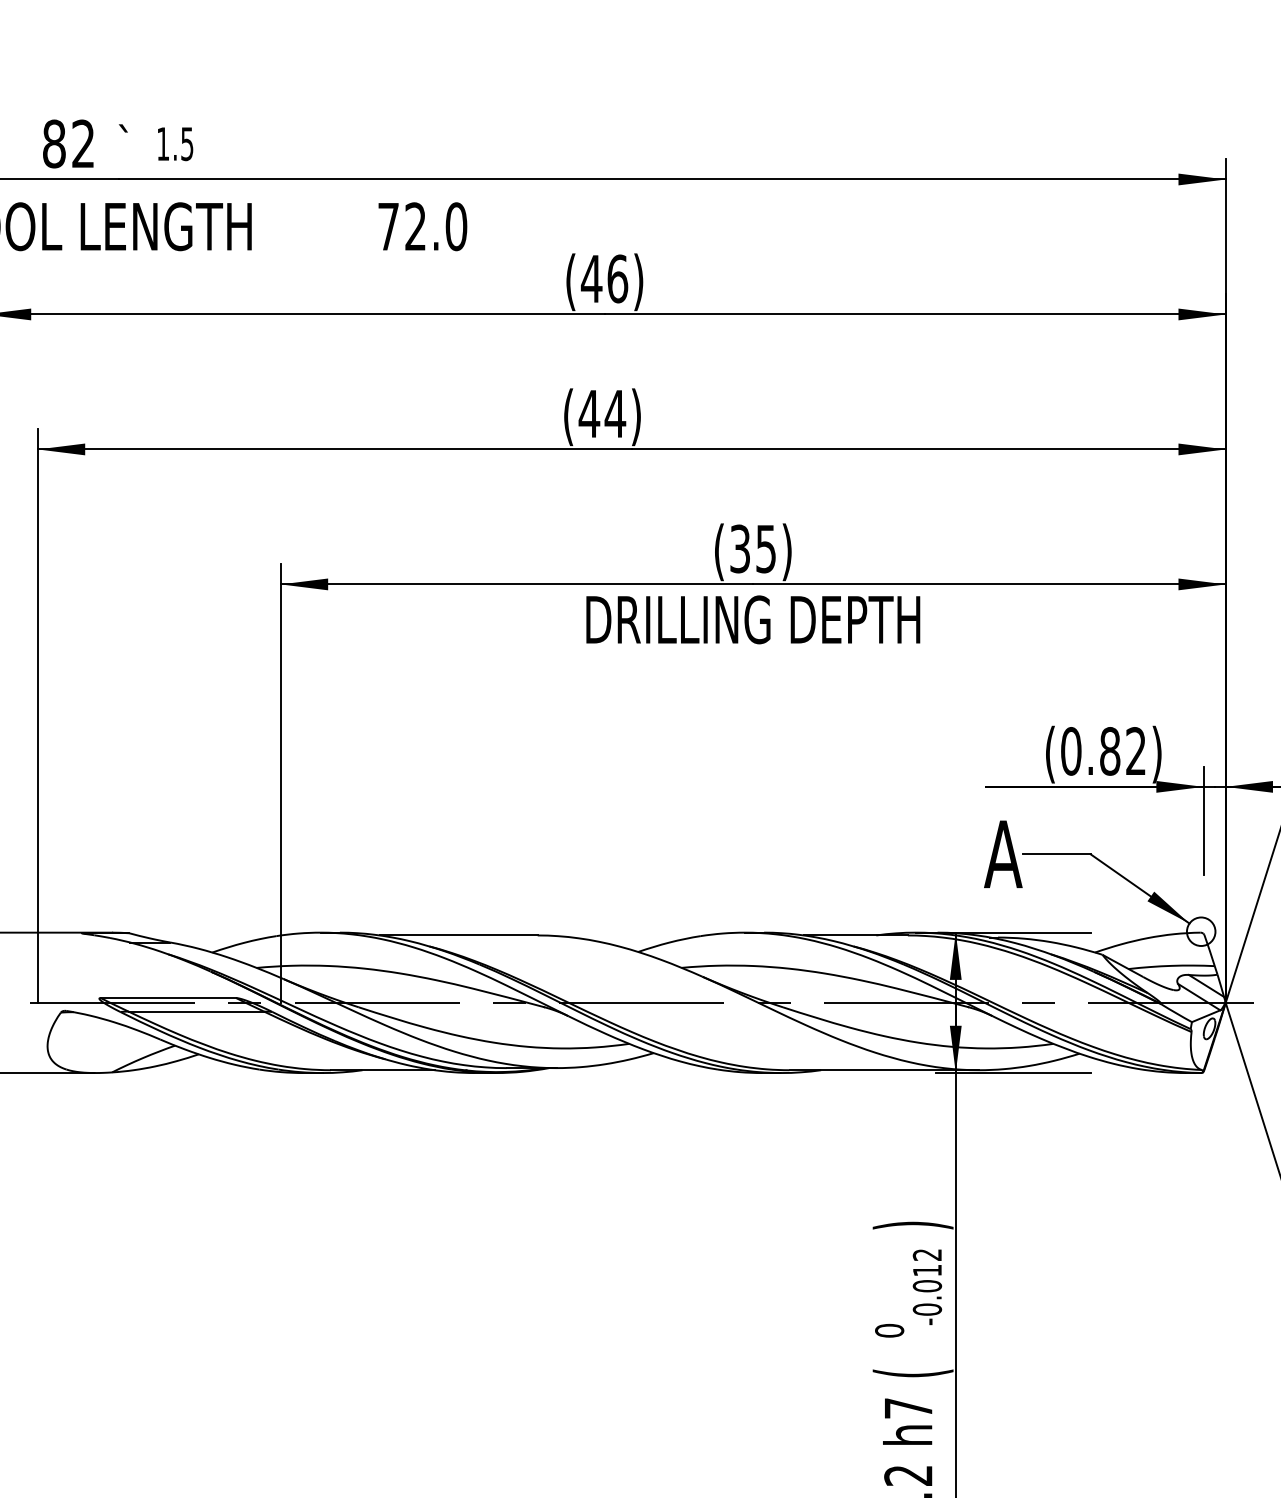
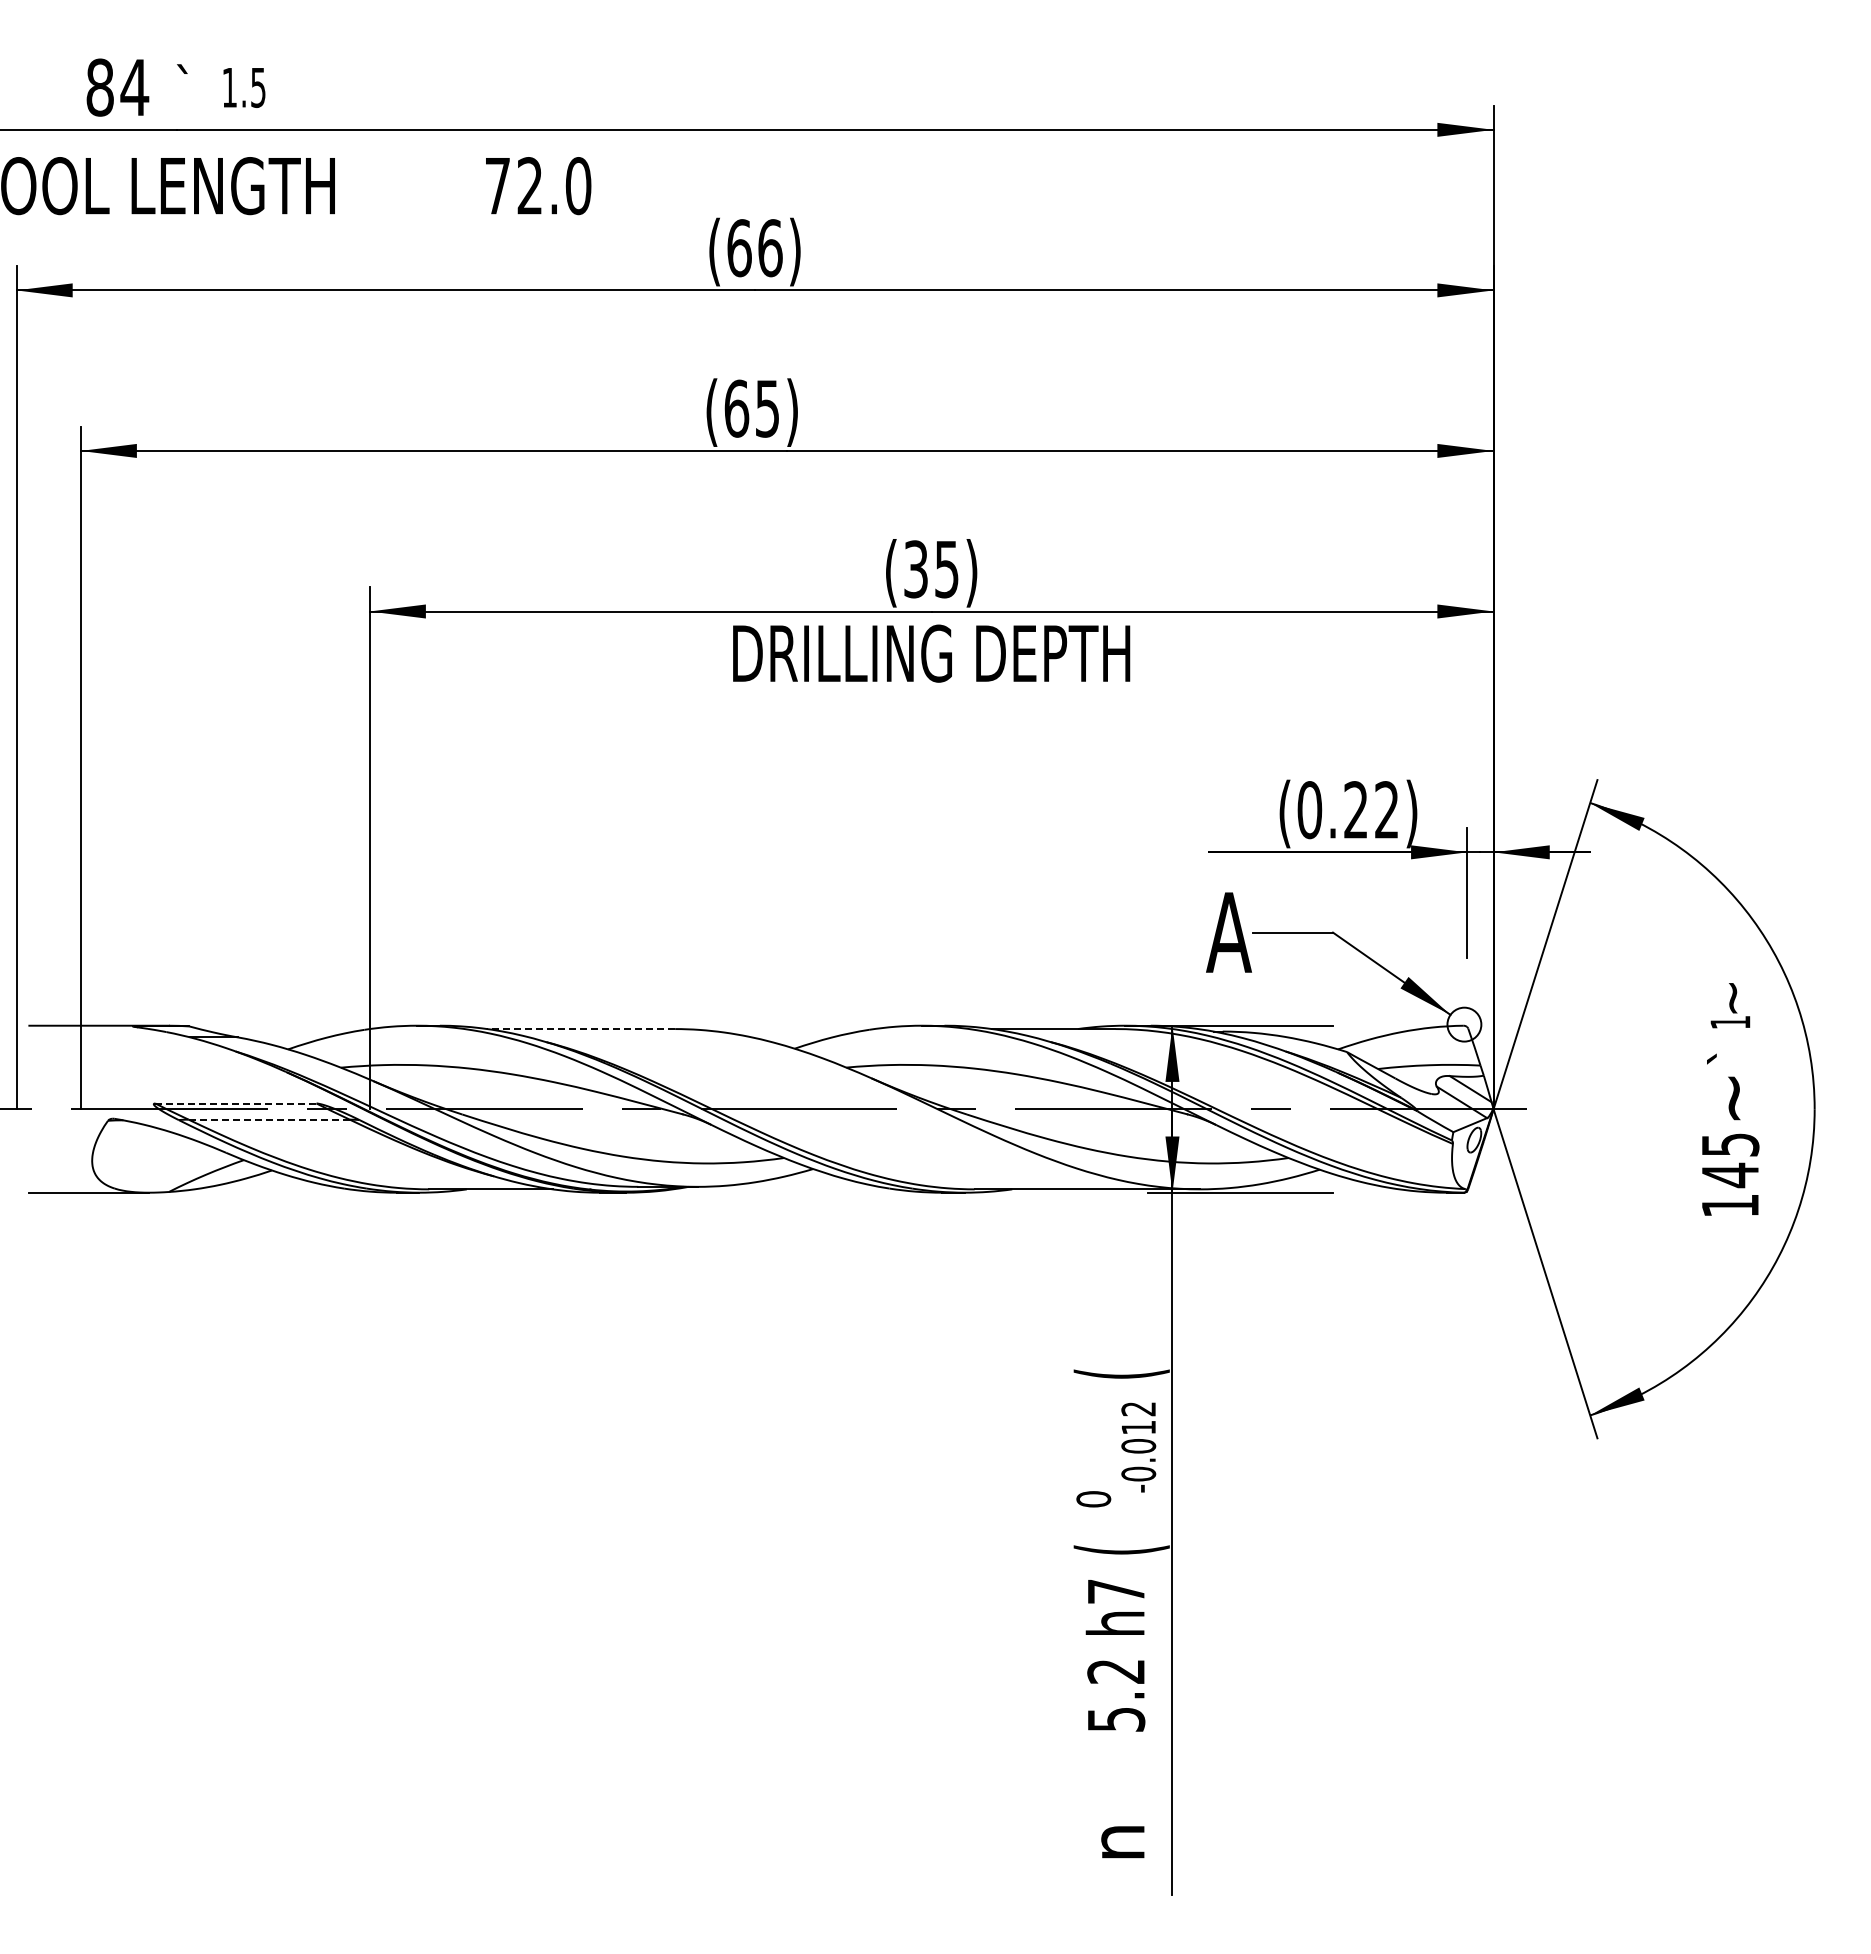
text: (83, 143) -> (134, 86), 82 -> 84
text: (591, 279) -> (739, 248), (46) -> (66)
text: (601, 413) -> (751, 408), (44) -> (65)
text: (1110, 751) -> (1356, 810), (0.82) -> (0.22)
line: (458, 935) -> (581, 1029), solid -> dashed
line: (168, 998) -> (235, 1103), solid -> dashed
line: (196, 1011) -> (269, 1119), solid -> dashed
text: (912, 1225) -> (1121, 1373), ) -> (

